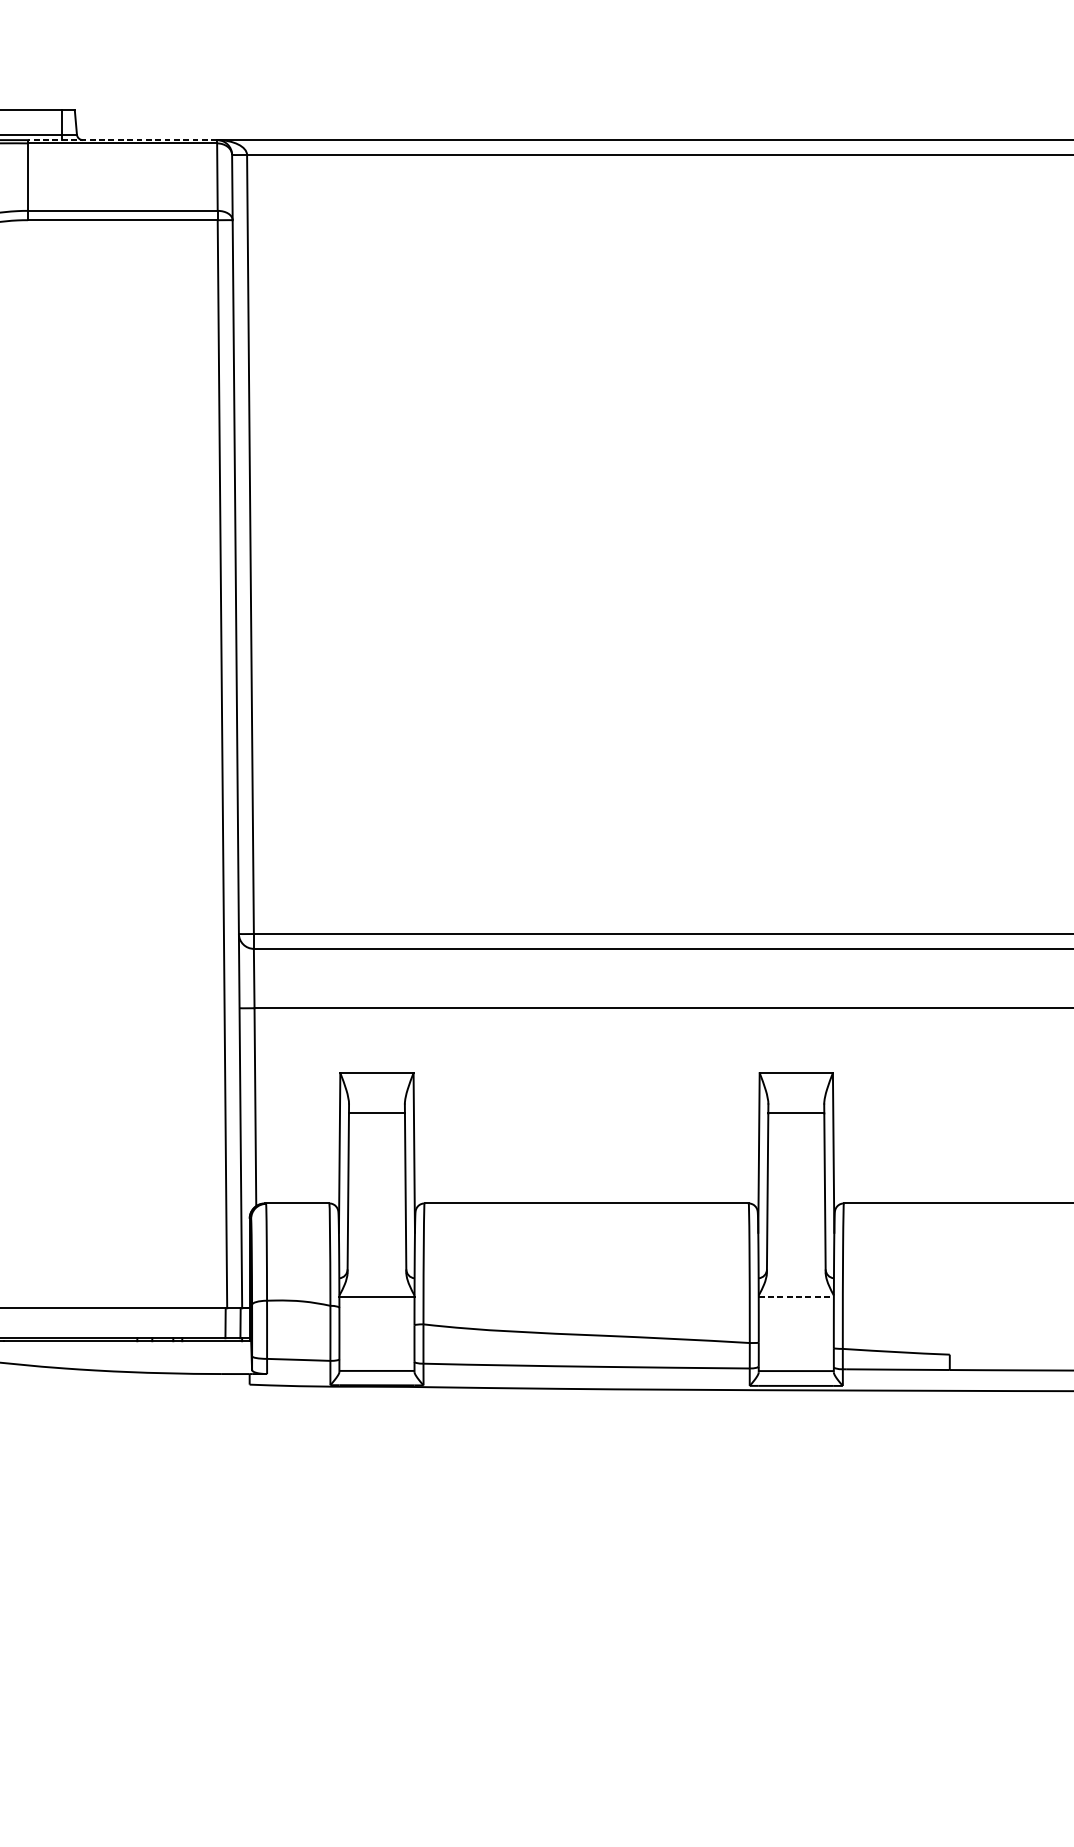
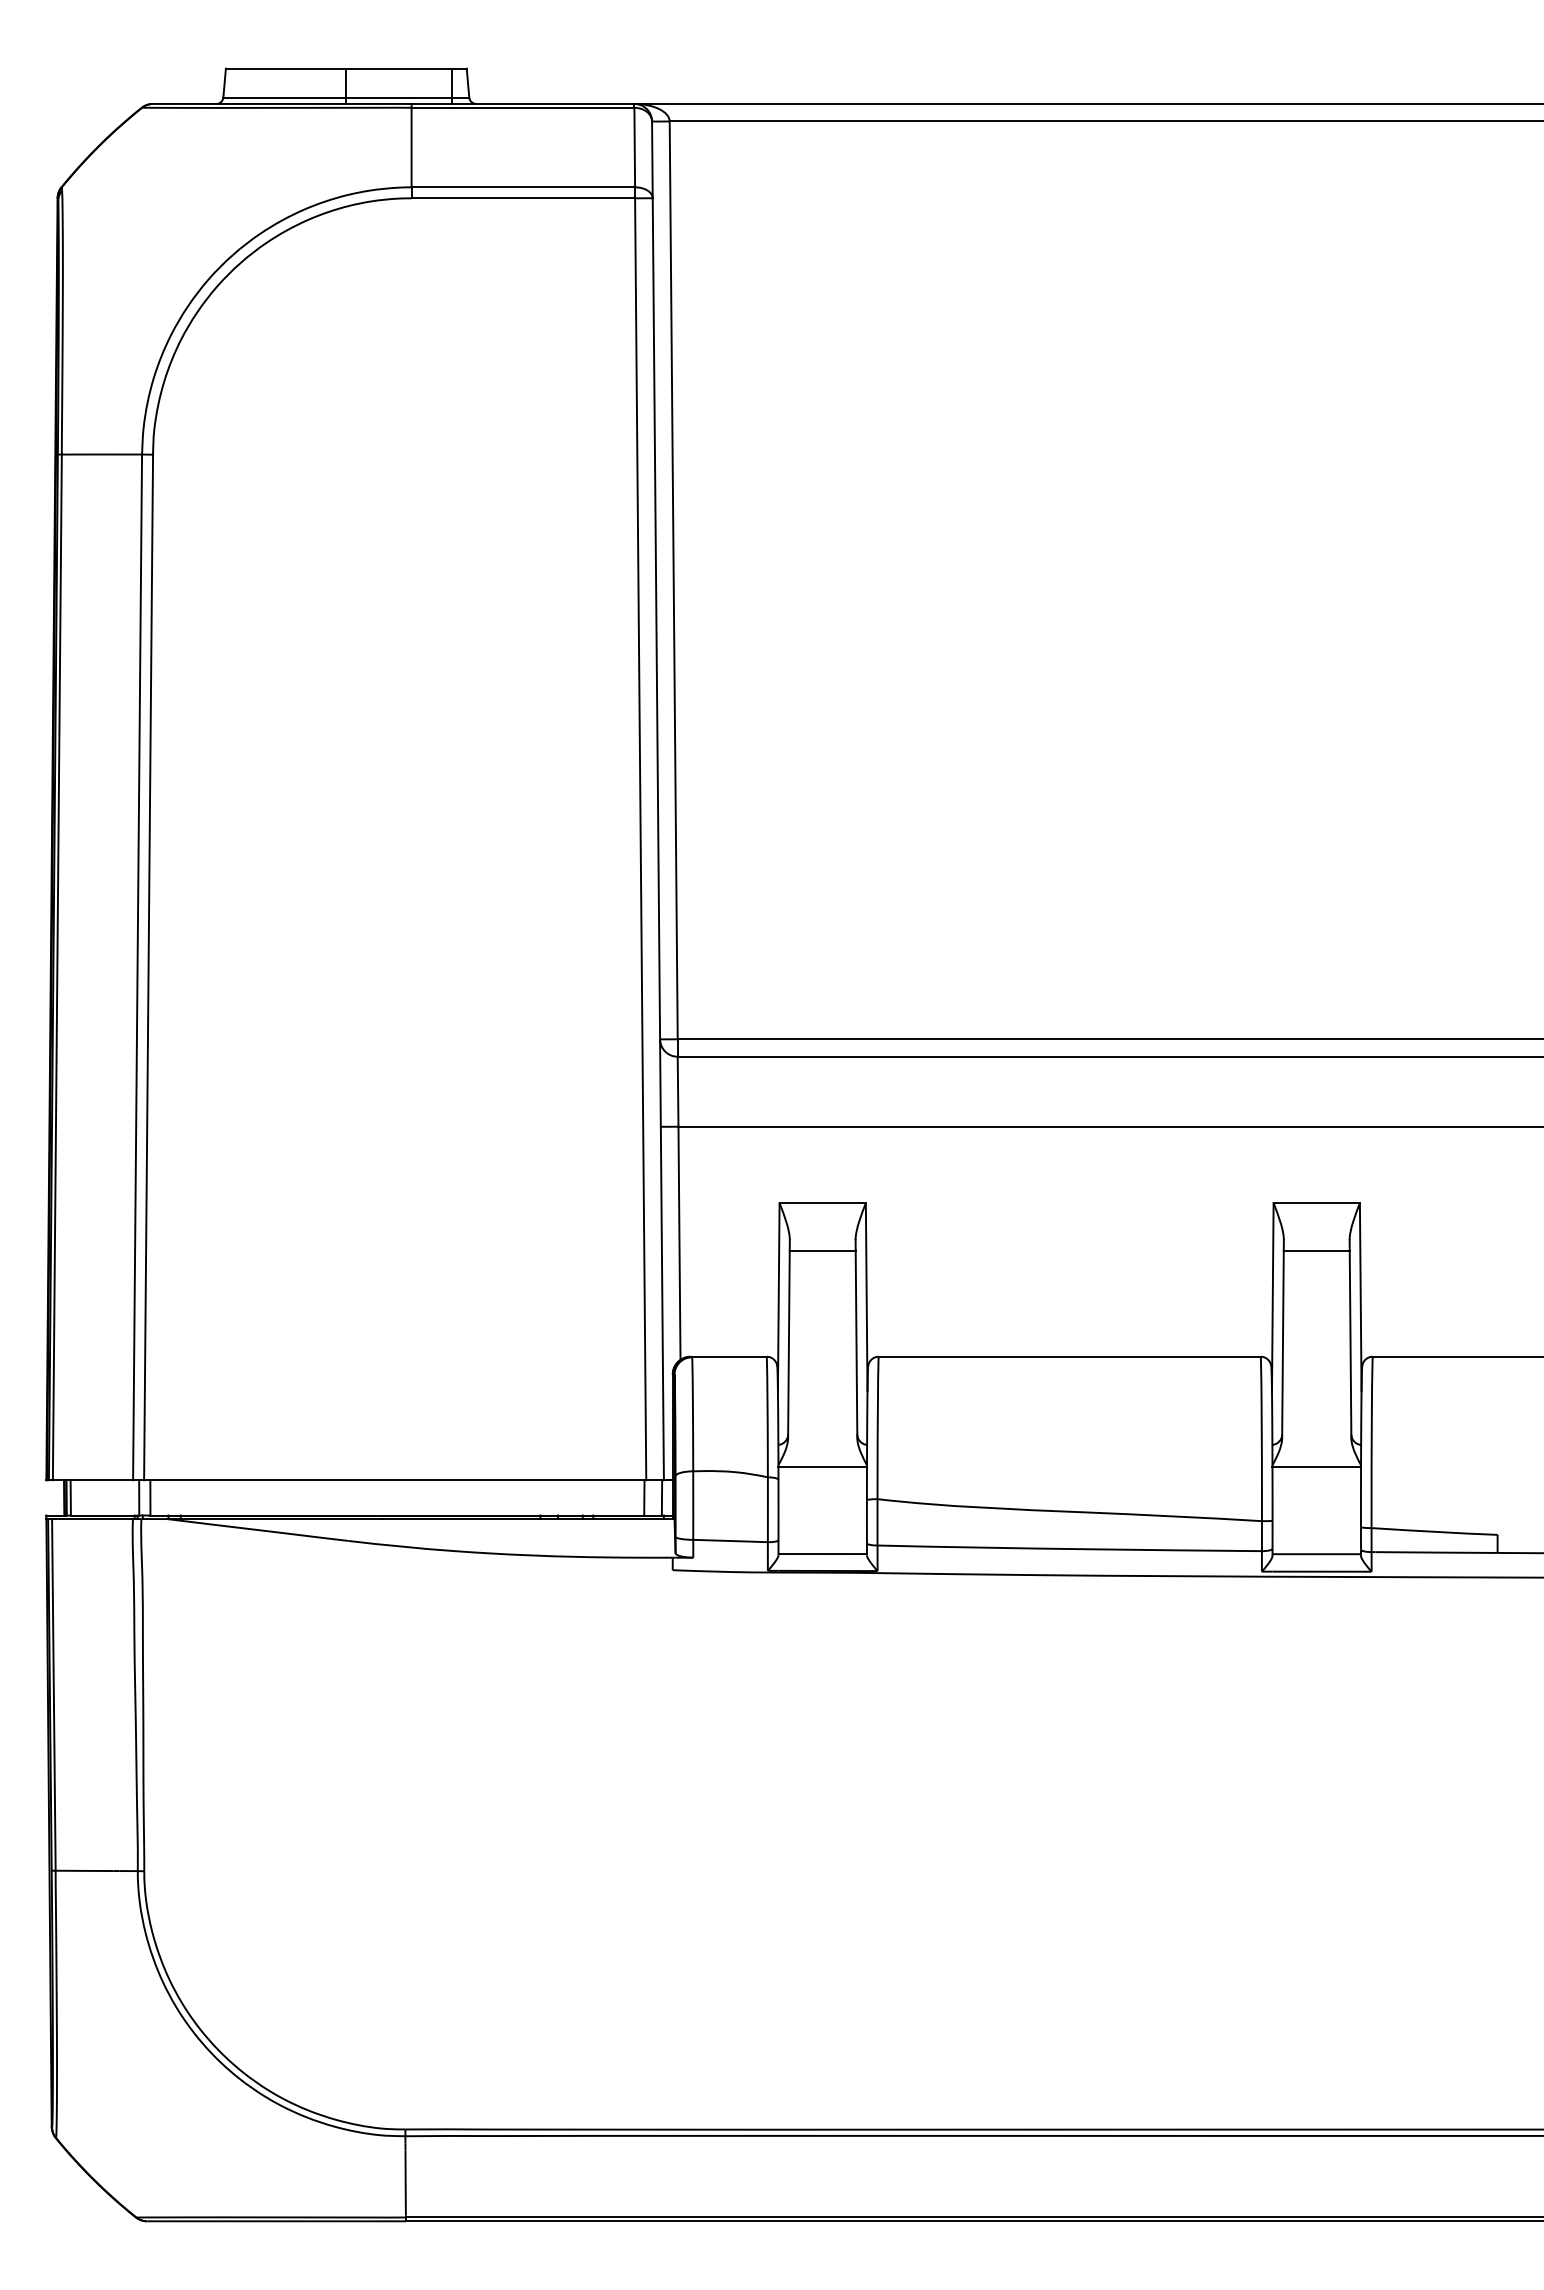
line: (122, 139) -> (522, 103), dashed -> solid
line: (796, 1297) -> (1317, 1467), dashed -> solid

